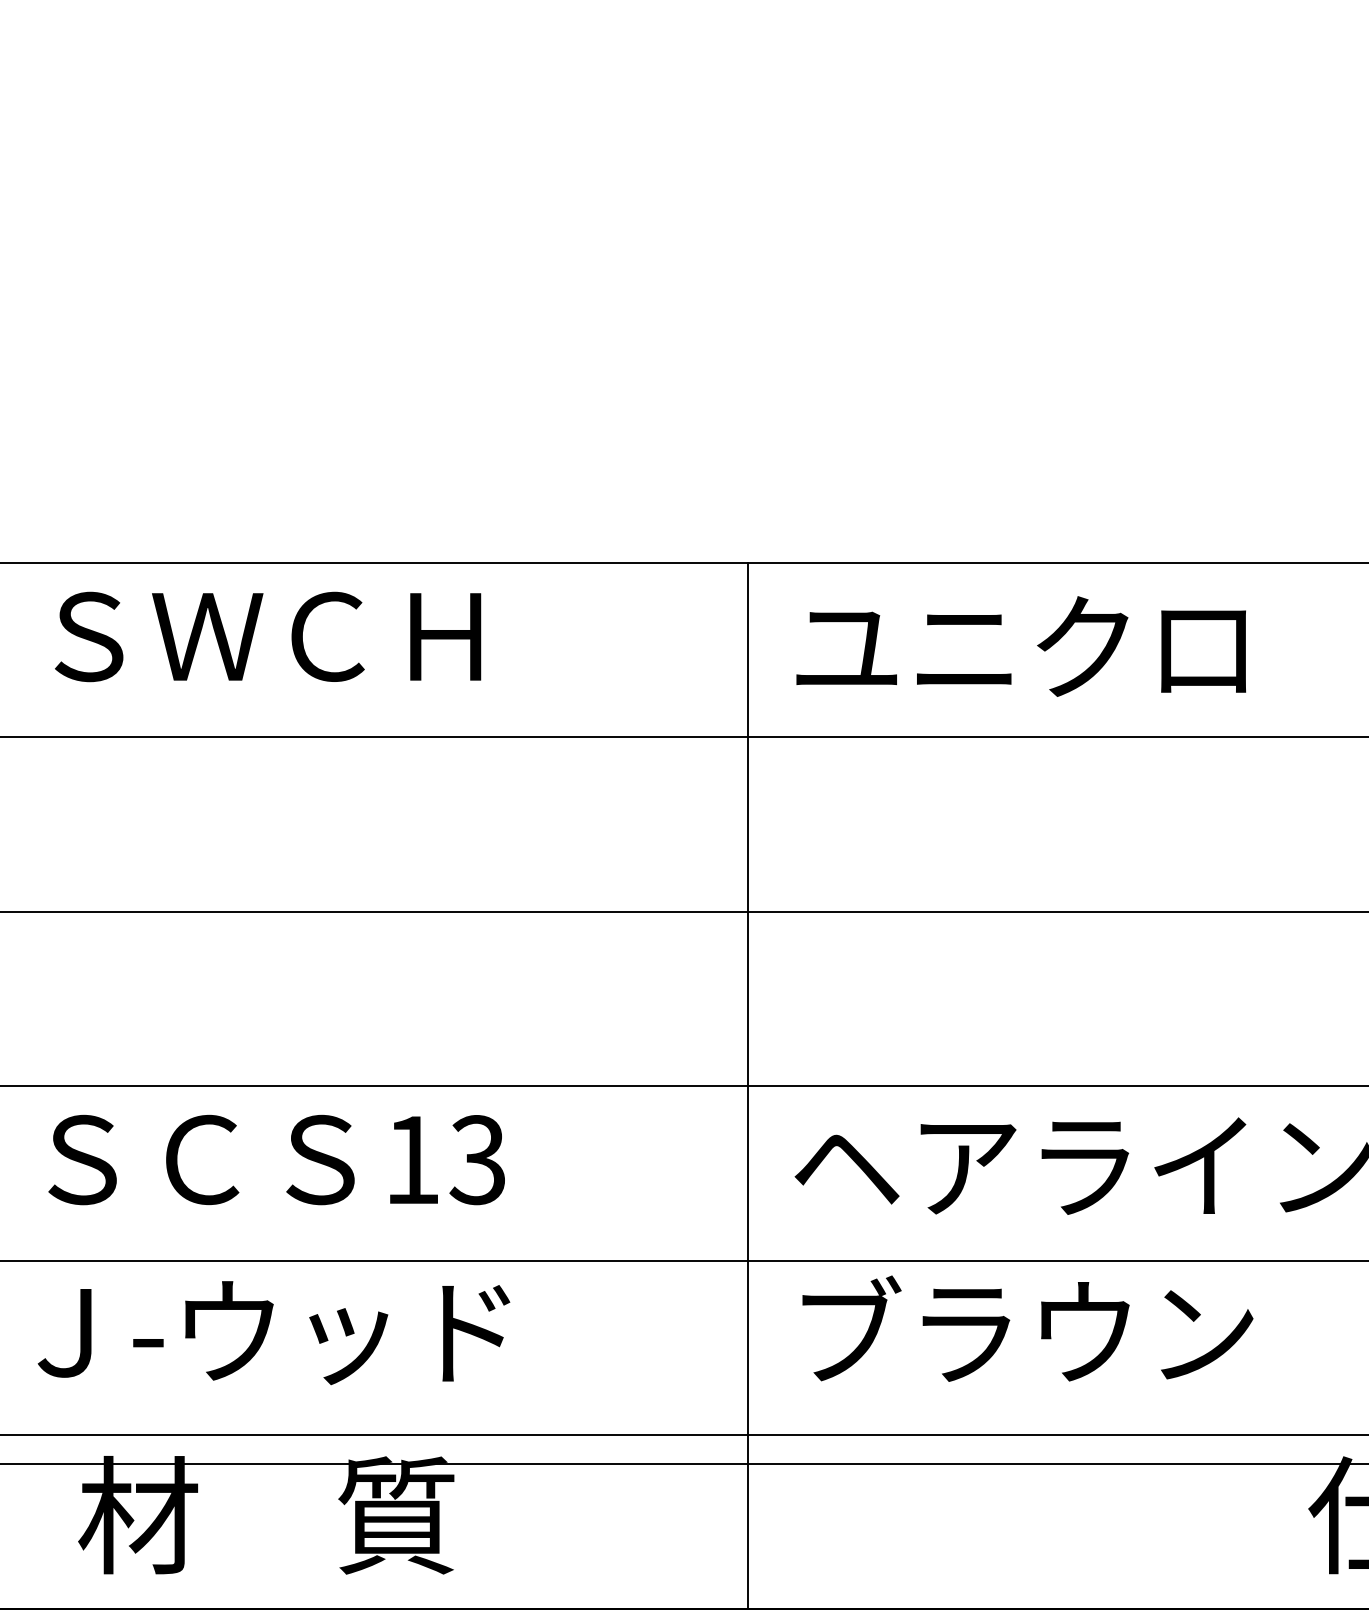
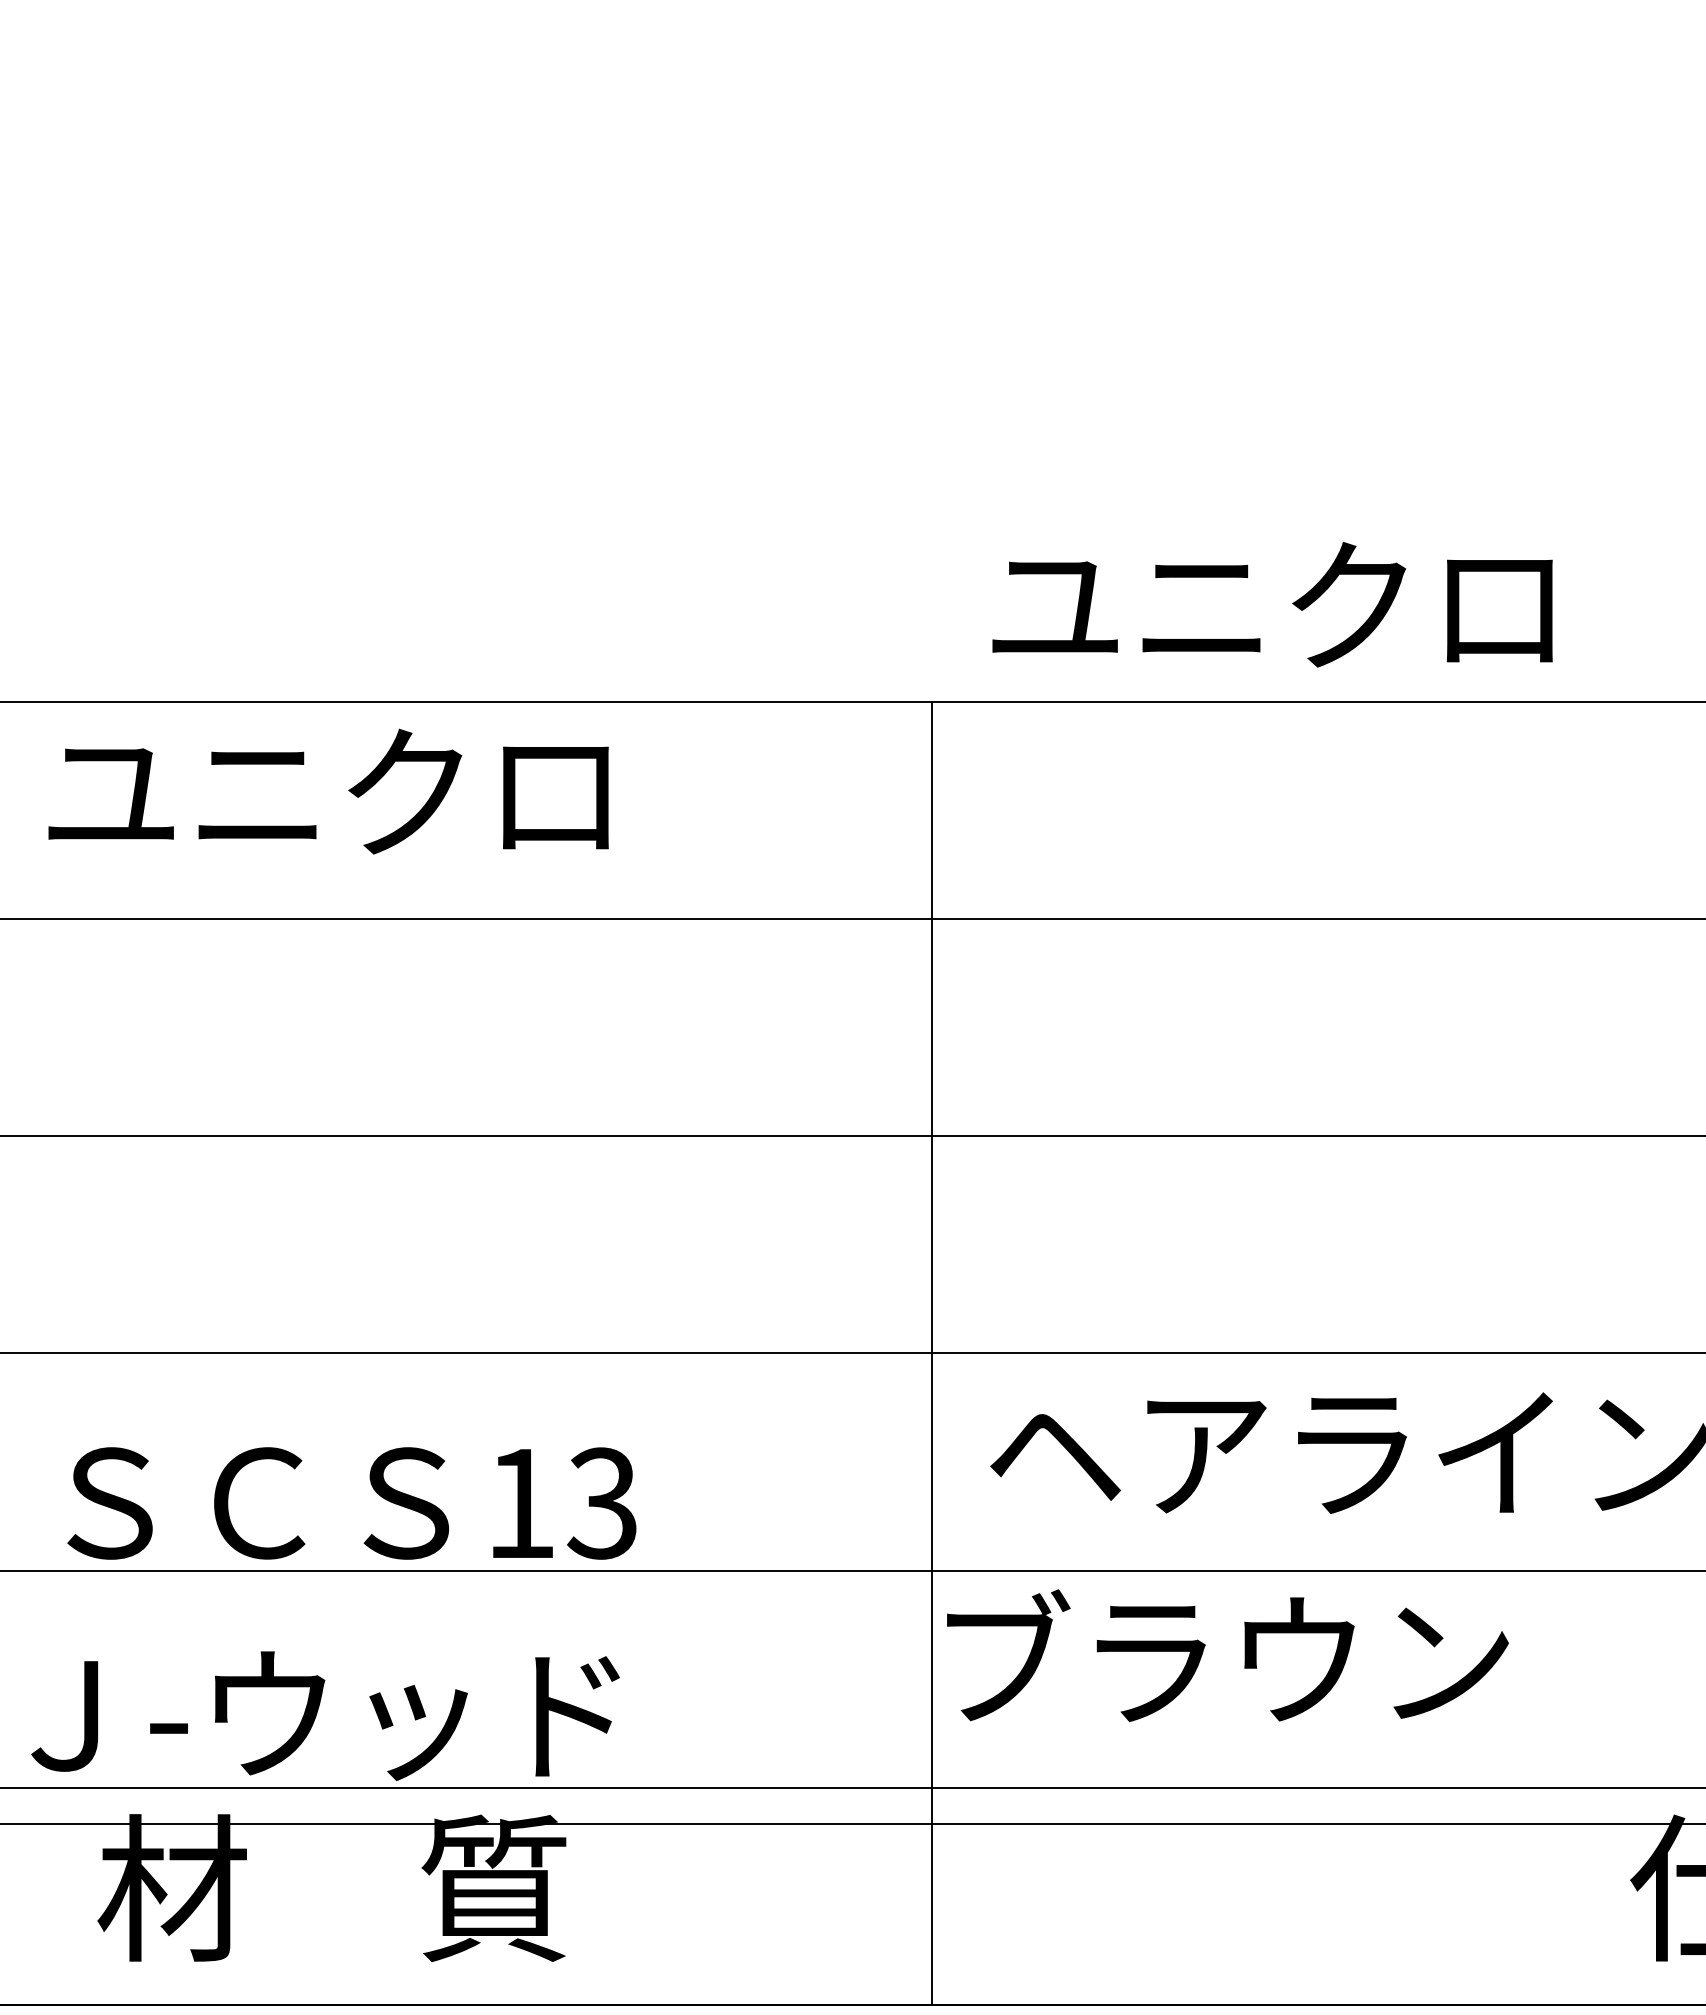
text: (263, 635) -> (328, 791), ＳＷＣＨ -> ユニクロ
text: (1021, 646) -> (1272, 604), moved
text: (276, 1160) -> (351, 1503), moved
text: (1027, 1328) -> (1227, 1655), moved
text: (273, 1332) -> (325, 1715), moved

